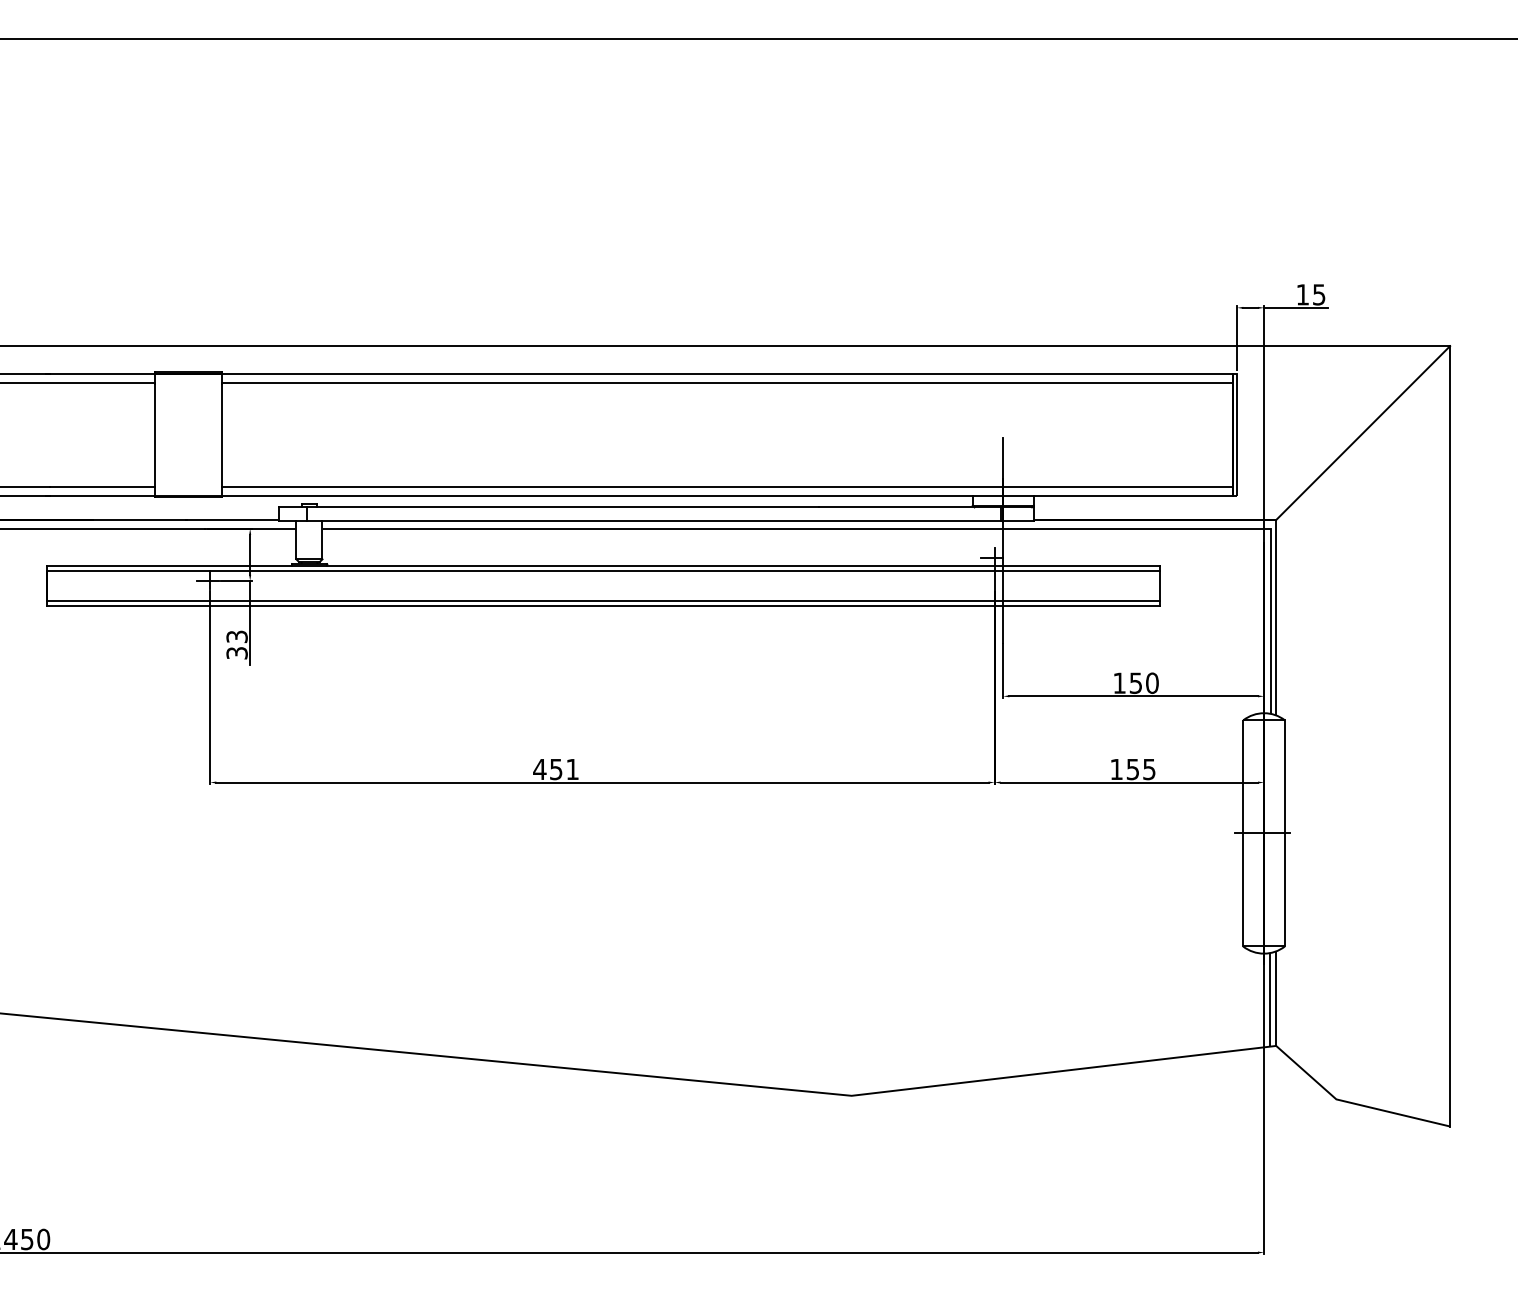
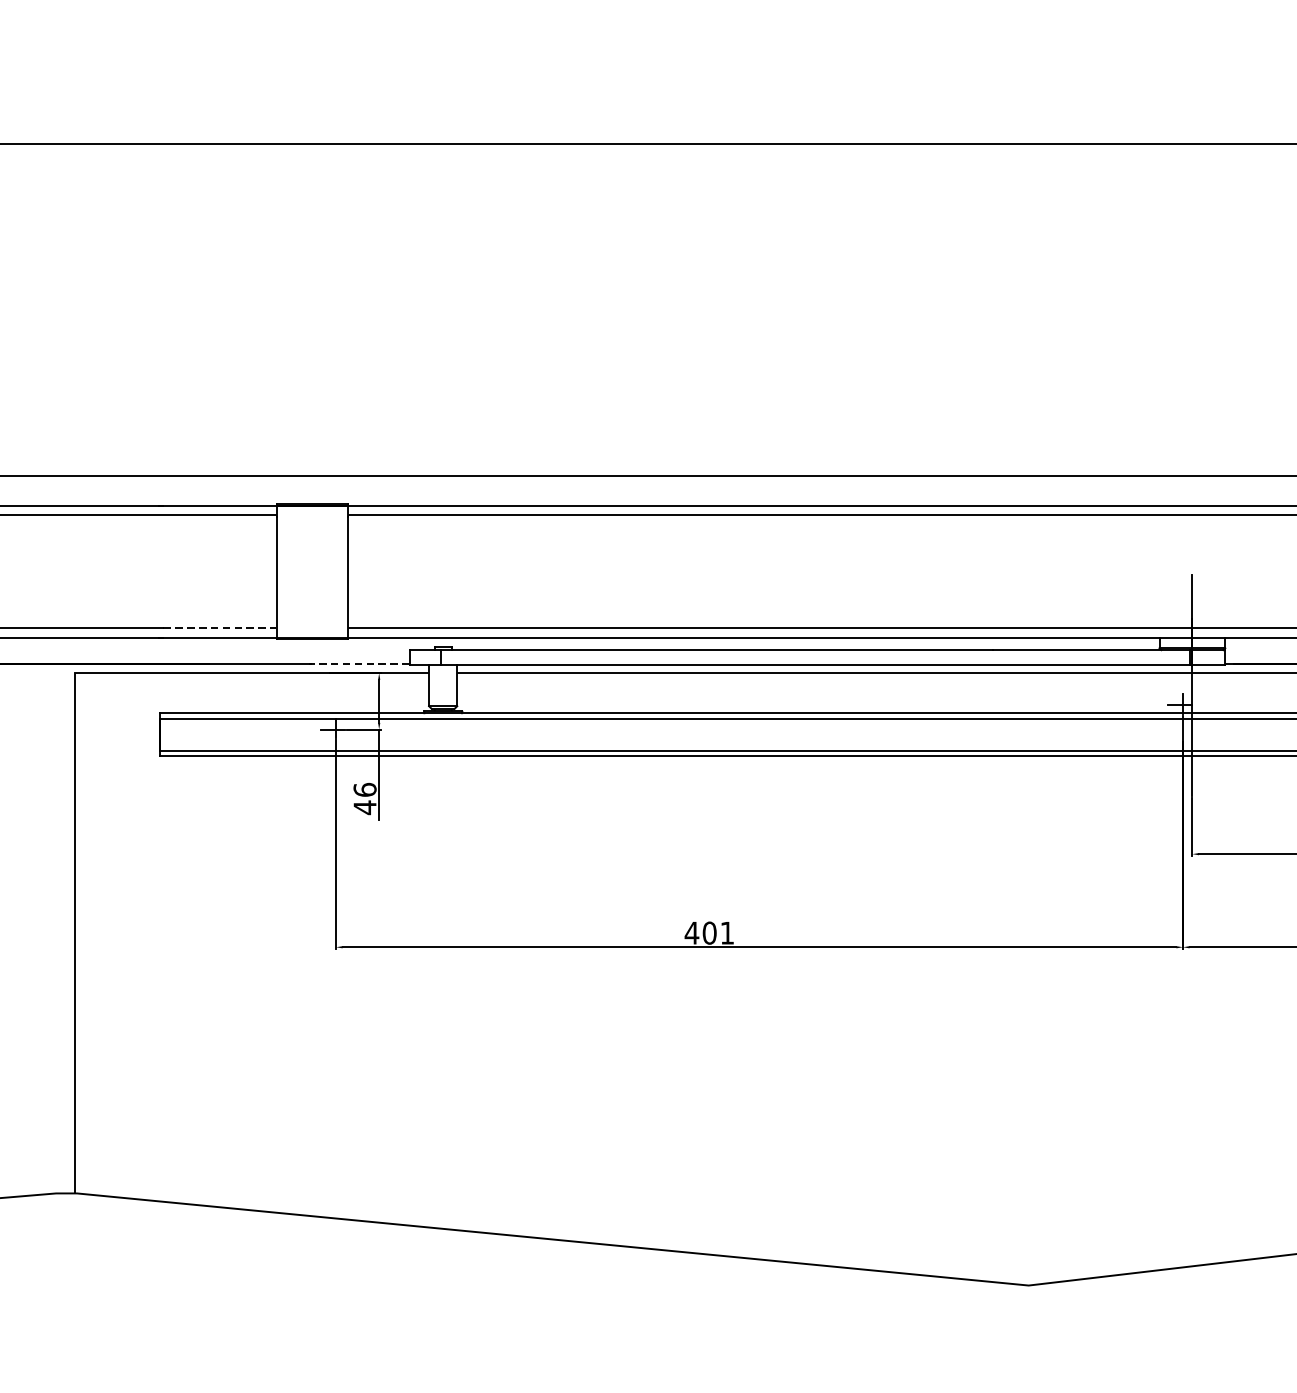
line: (103, 486) -> (220, 627), solid -> dashed
line: (231, 520) -> (359, 664), solid -> dashed
text: (236, 645) -> (364, 799), 33 -> 46
text: (555, 769) -> (708, 933), 451 -> 401

